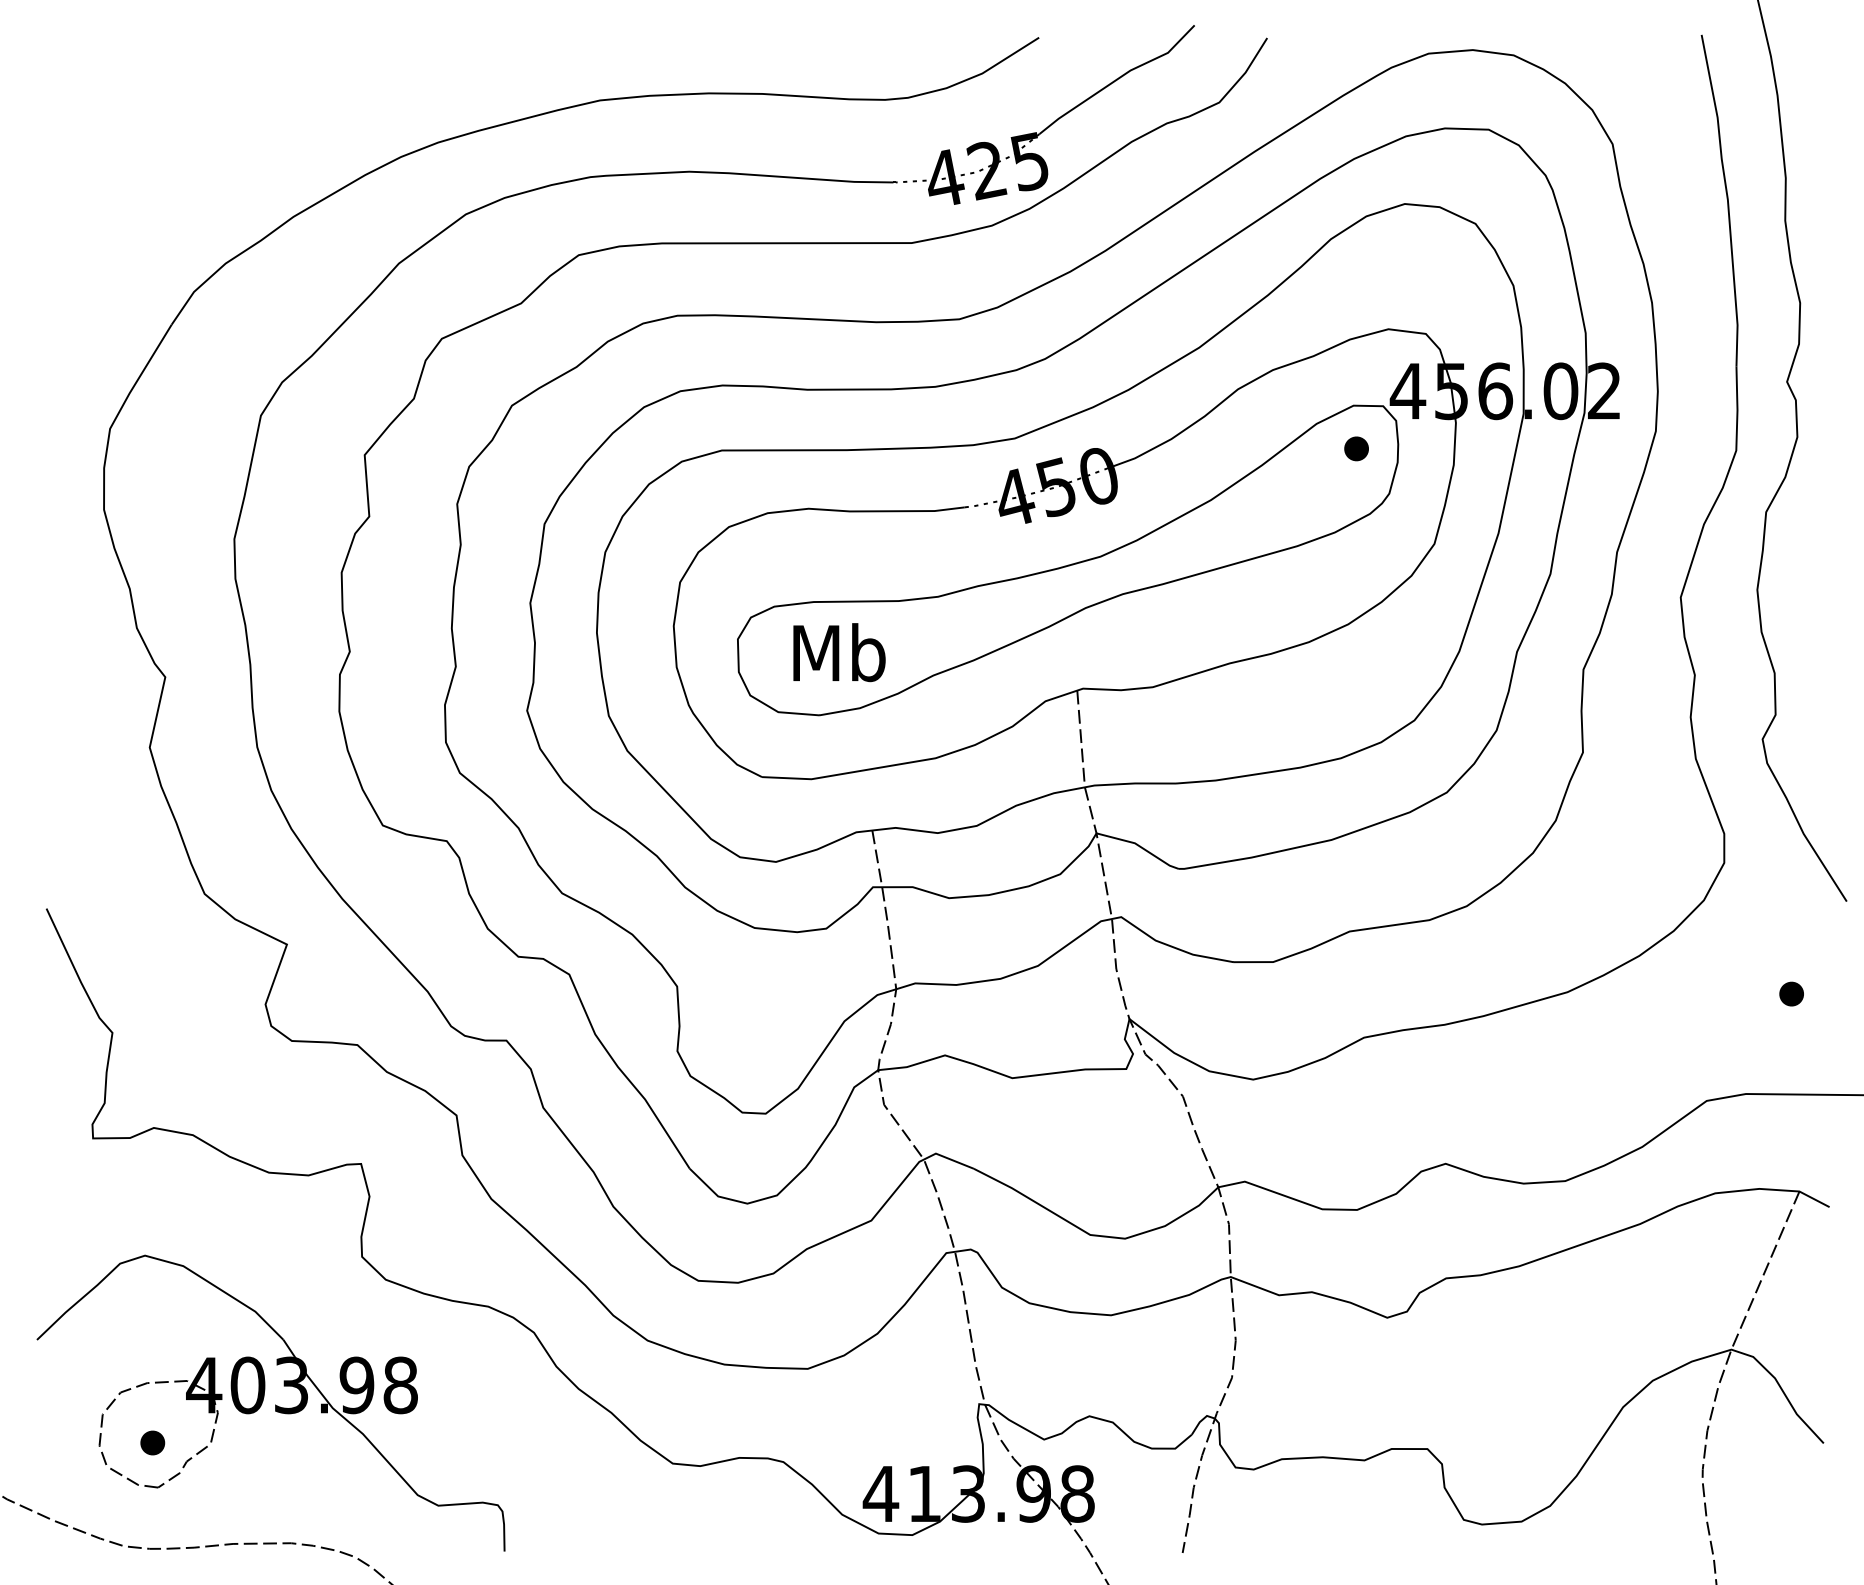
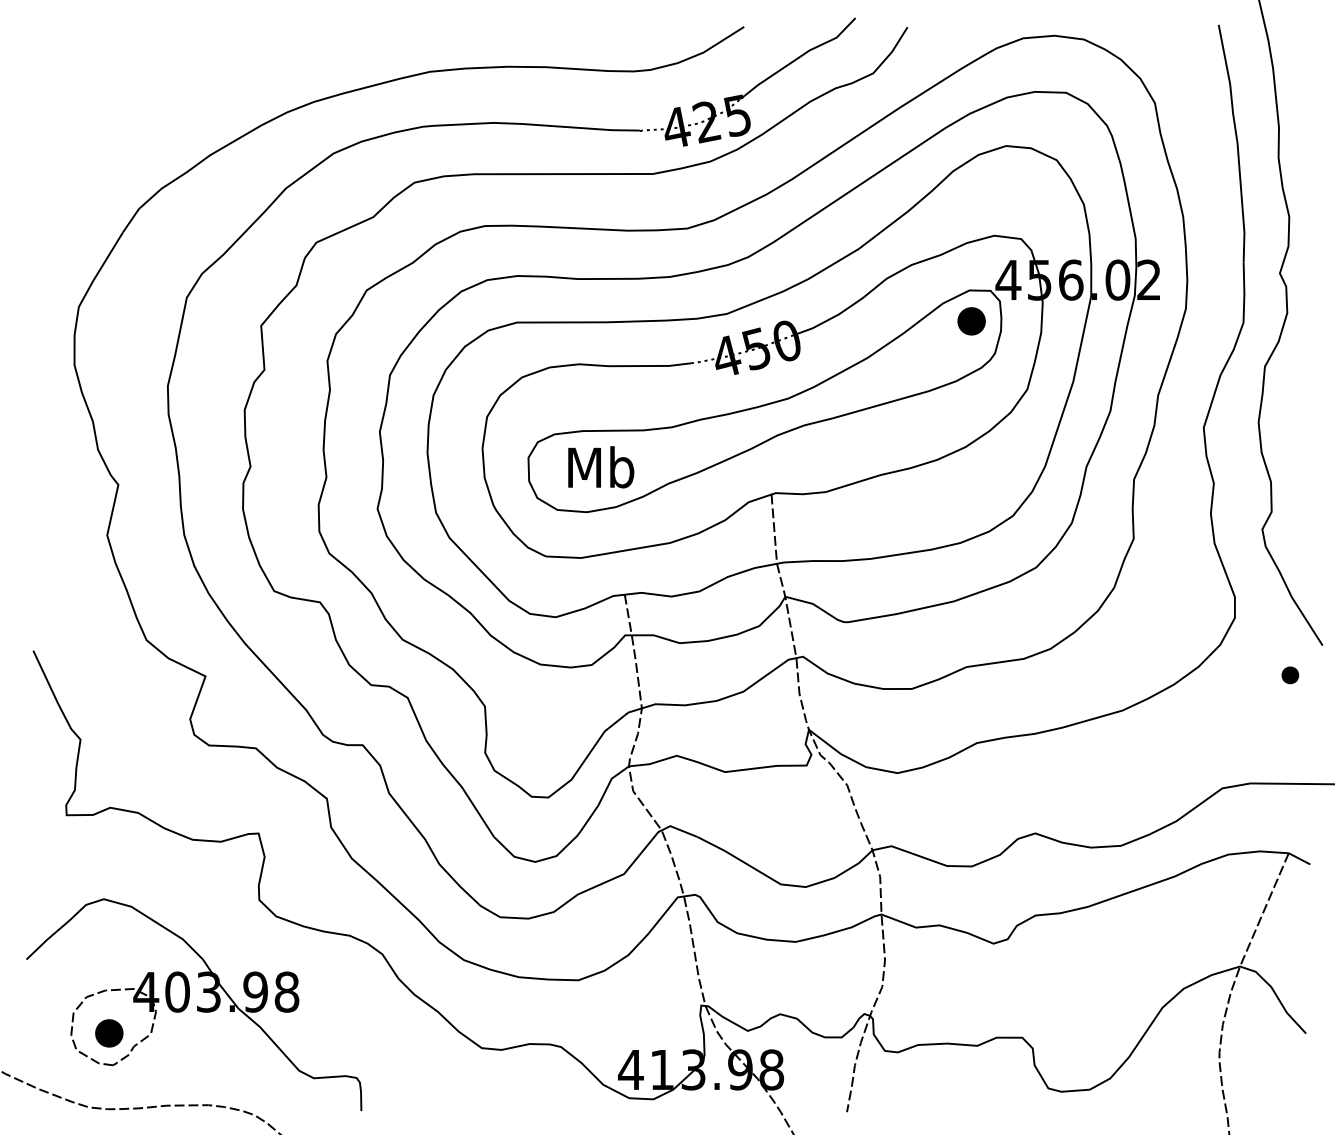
part: (1356, 448) -> (971, 321), size x1.6
part: (1791, 993) -> (1290, 674), moved
part: (152, 1442) -> (109, 1033), size x1.6

